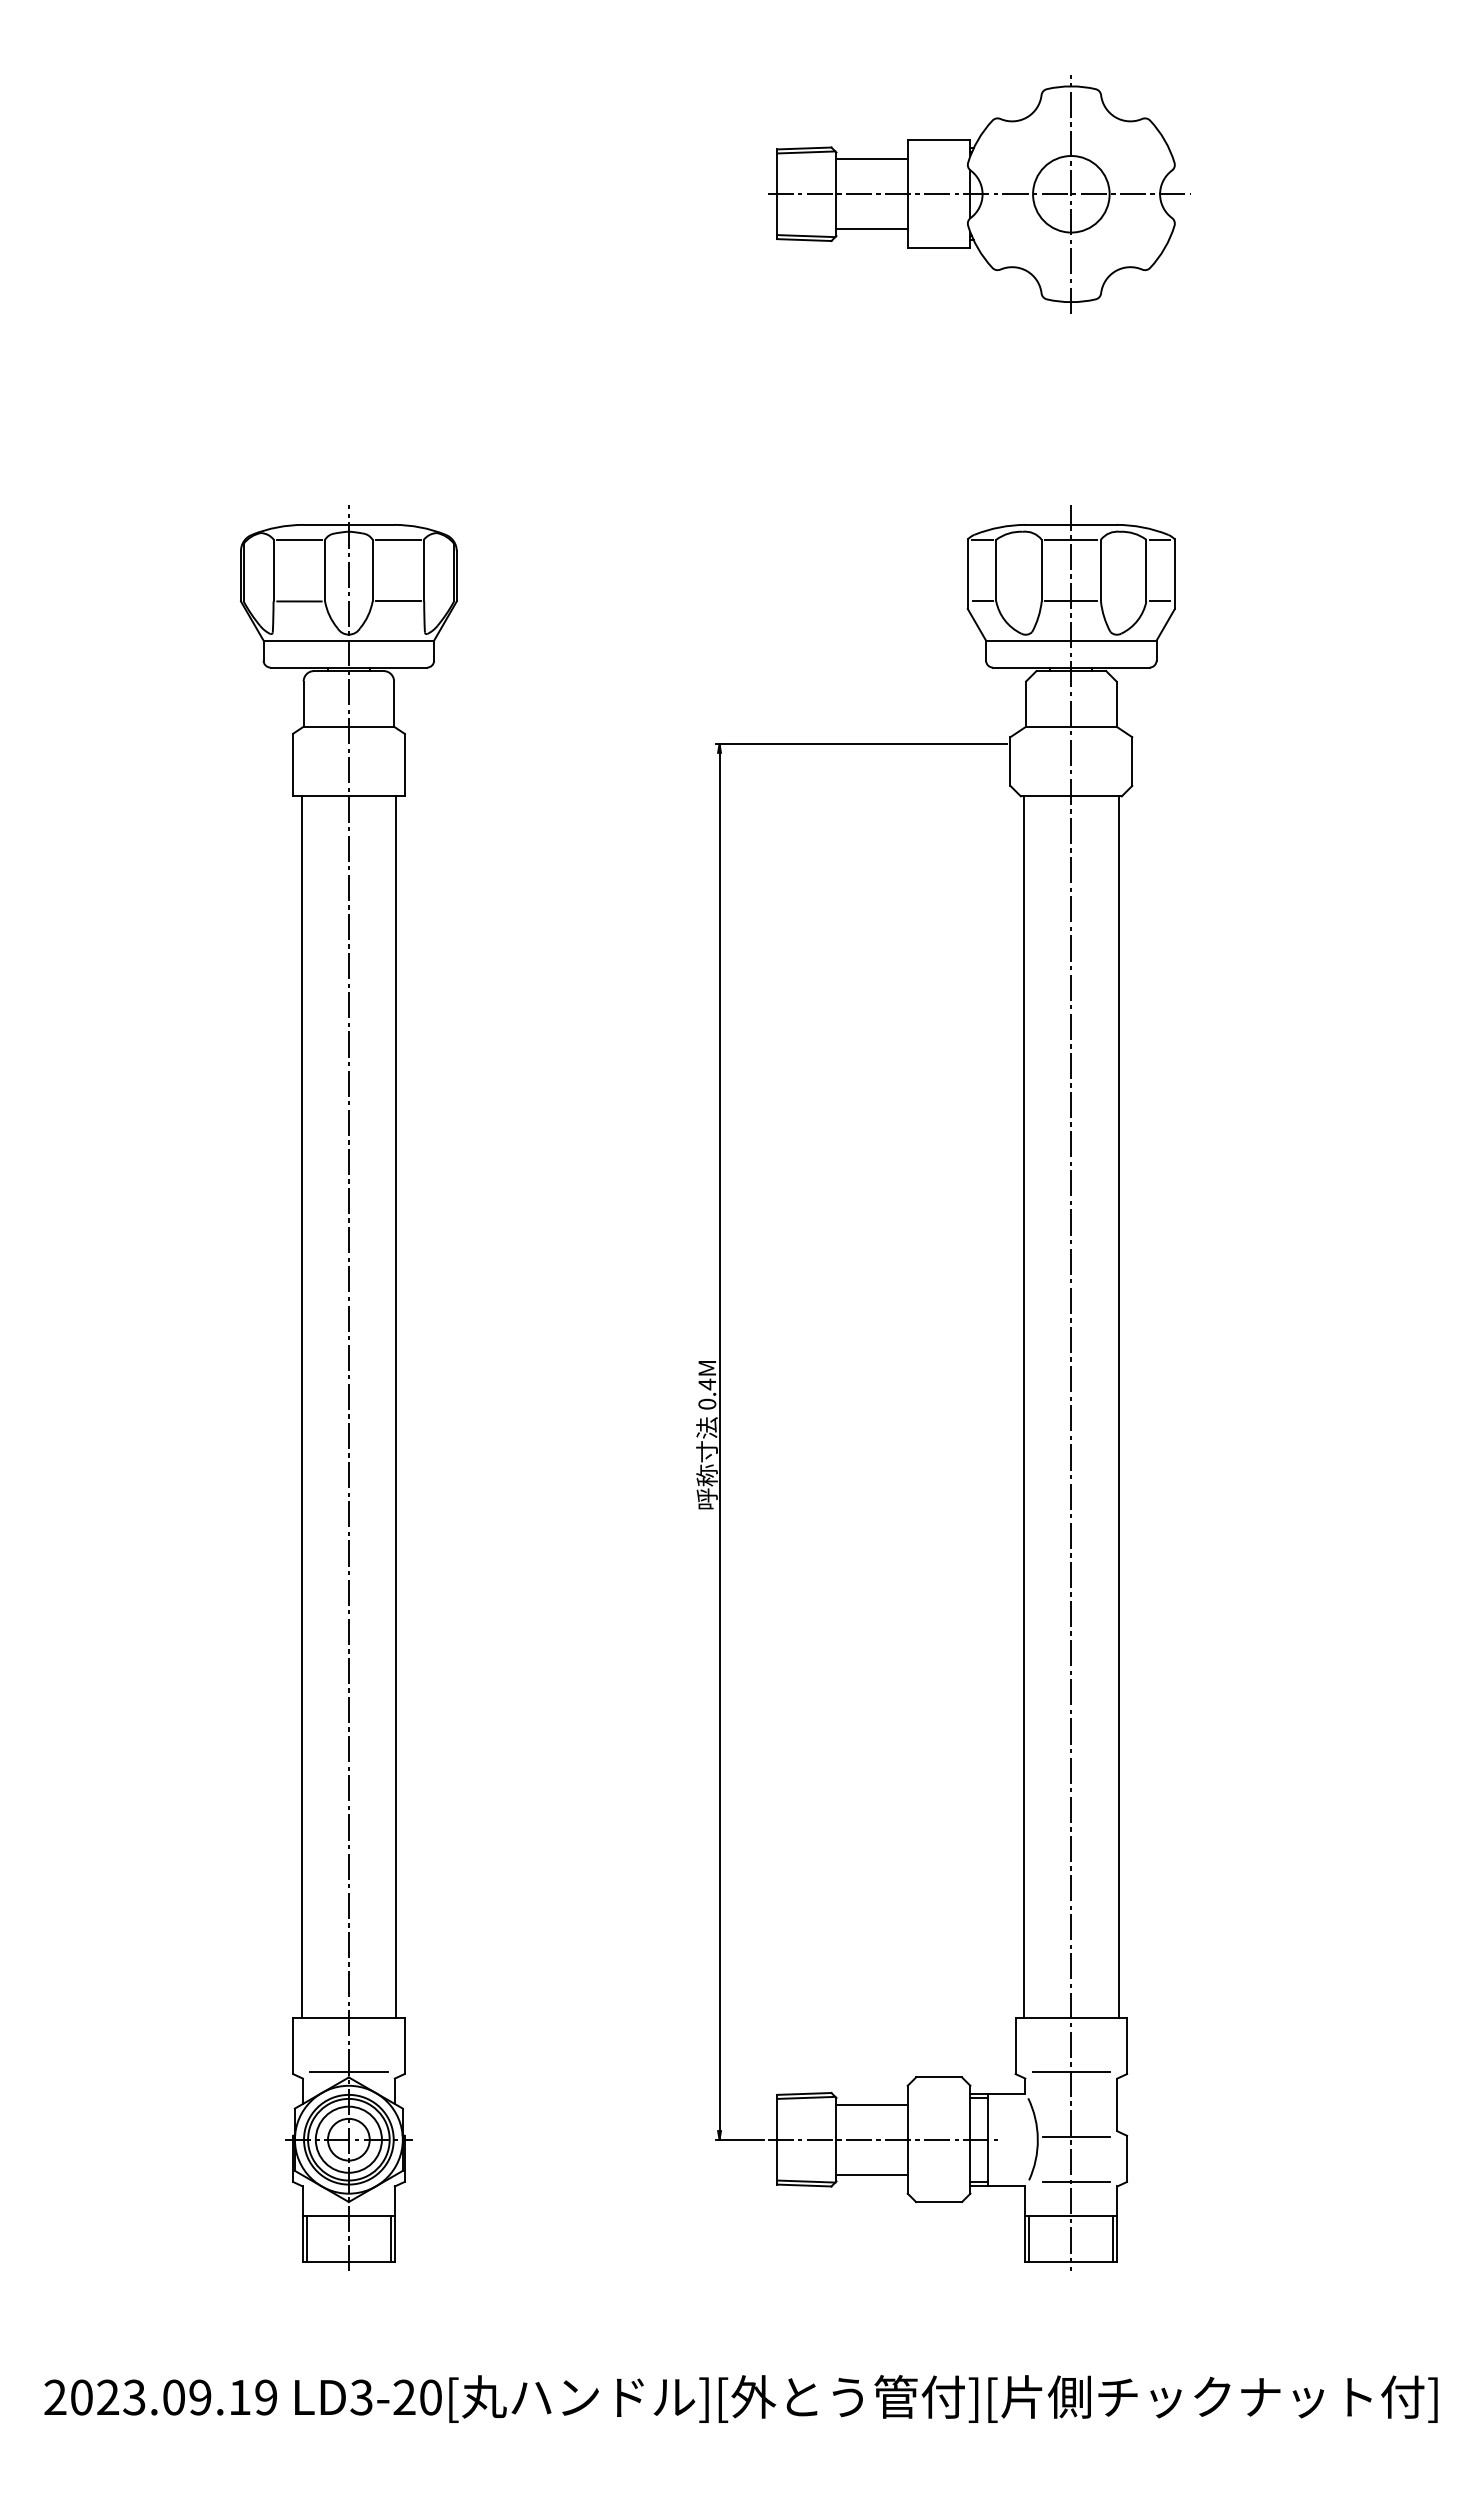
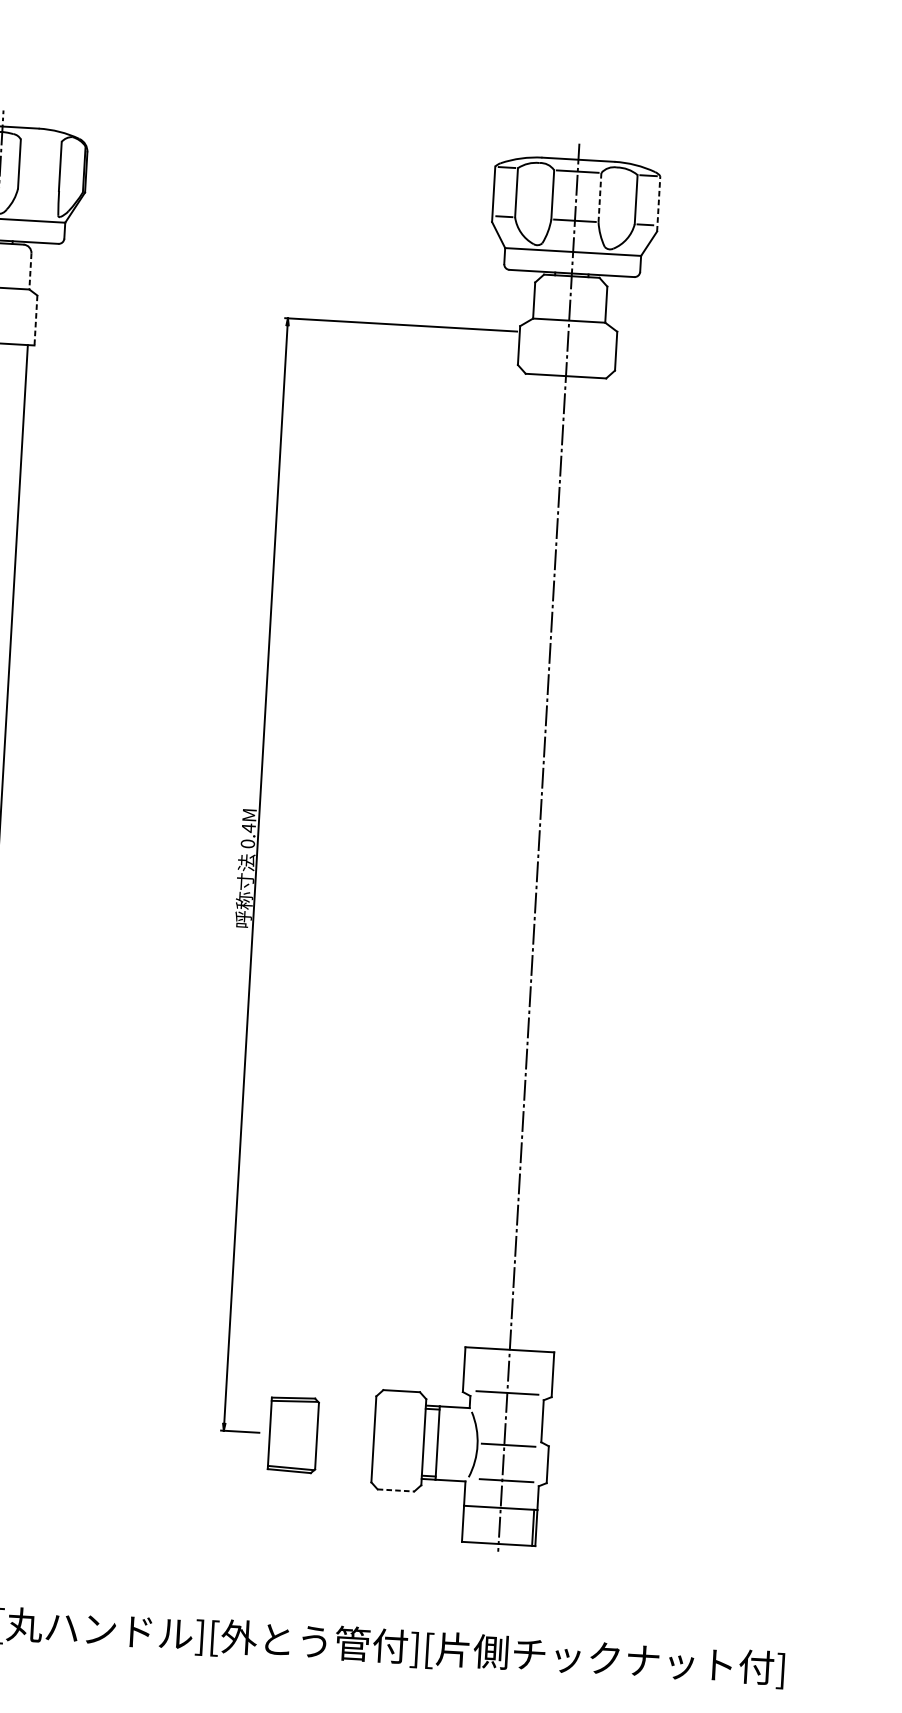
line: (398, 539) -> (41, 140), removed
line: (1100, 570) -> (599, 197), solid -> dashed
line: (1174, 574) -> (658, 204), solid -> dashed
line: (398, 601) -> (38, 189), removed
line: (394, 704) -> (30, 271), solid -> dashed
line: (404, 765) -> (35, 320), solid -> dashed
line: (1024, 1406) -> (500, 860), removed
line: (1118, 1406) -> (575, 864), removed
line: (871, 2104) -> (346, 1409), removed
line: (882, 2139) -> (353, 1438), removed
line: (871, 2174) -> (343, 1465), removed
line: (939, 2202) -> (396, 1490), solid -> dashed
line: (1029, 2238) -> (466, 1523), removed

